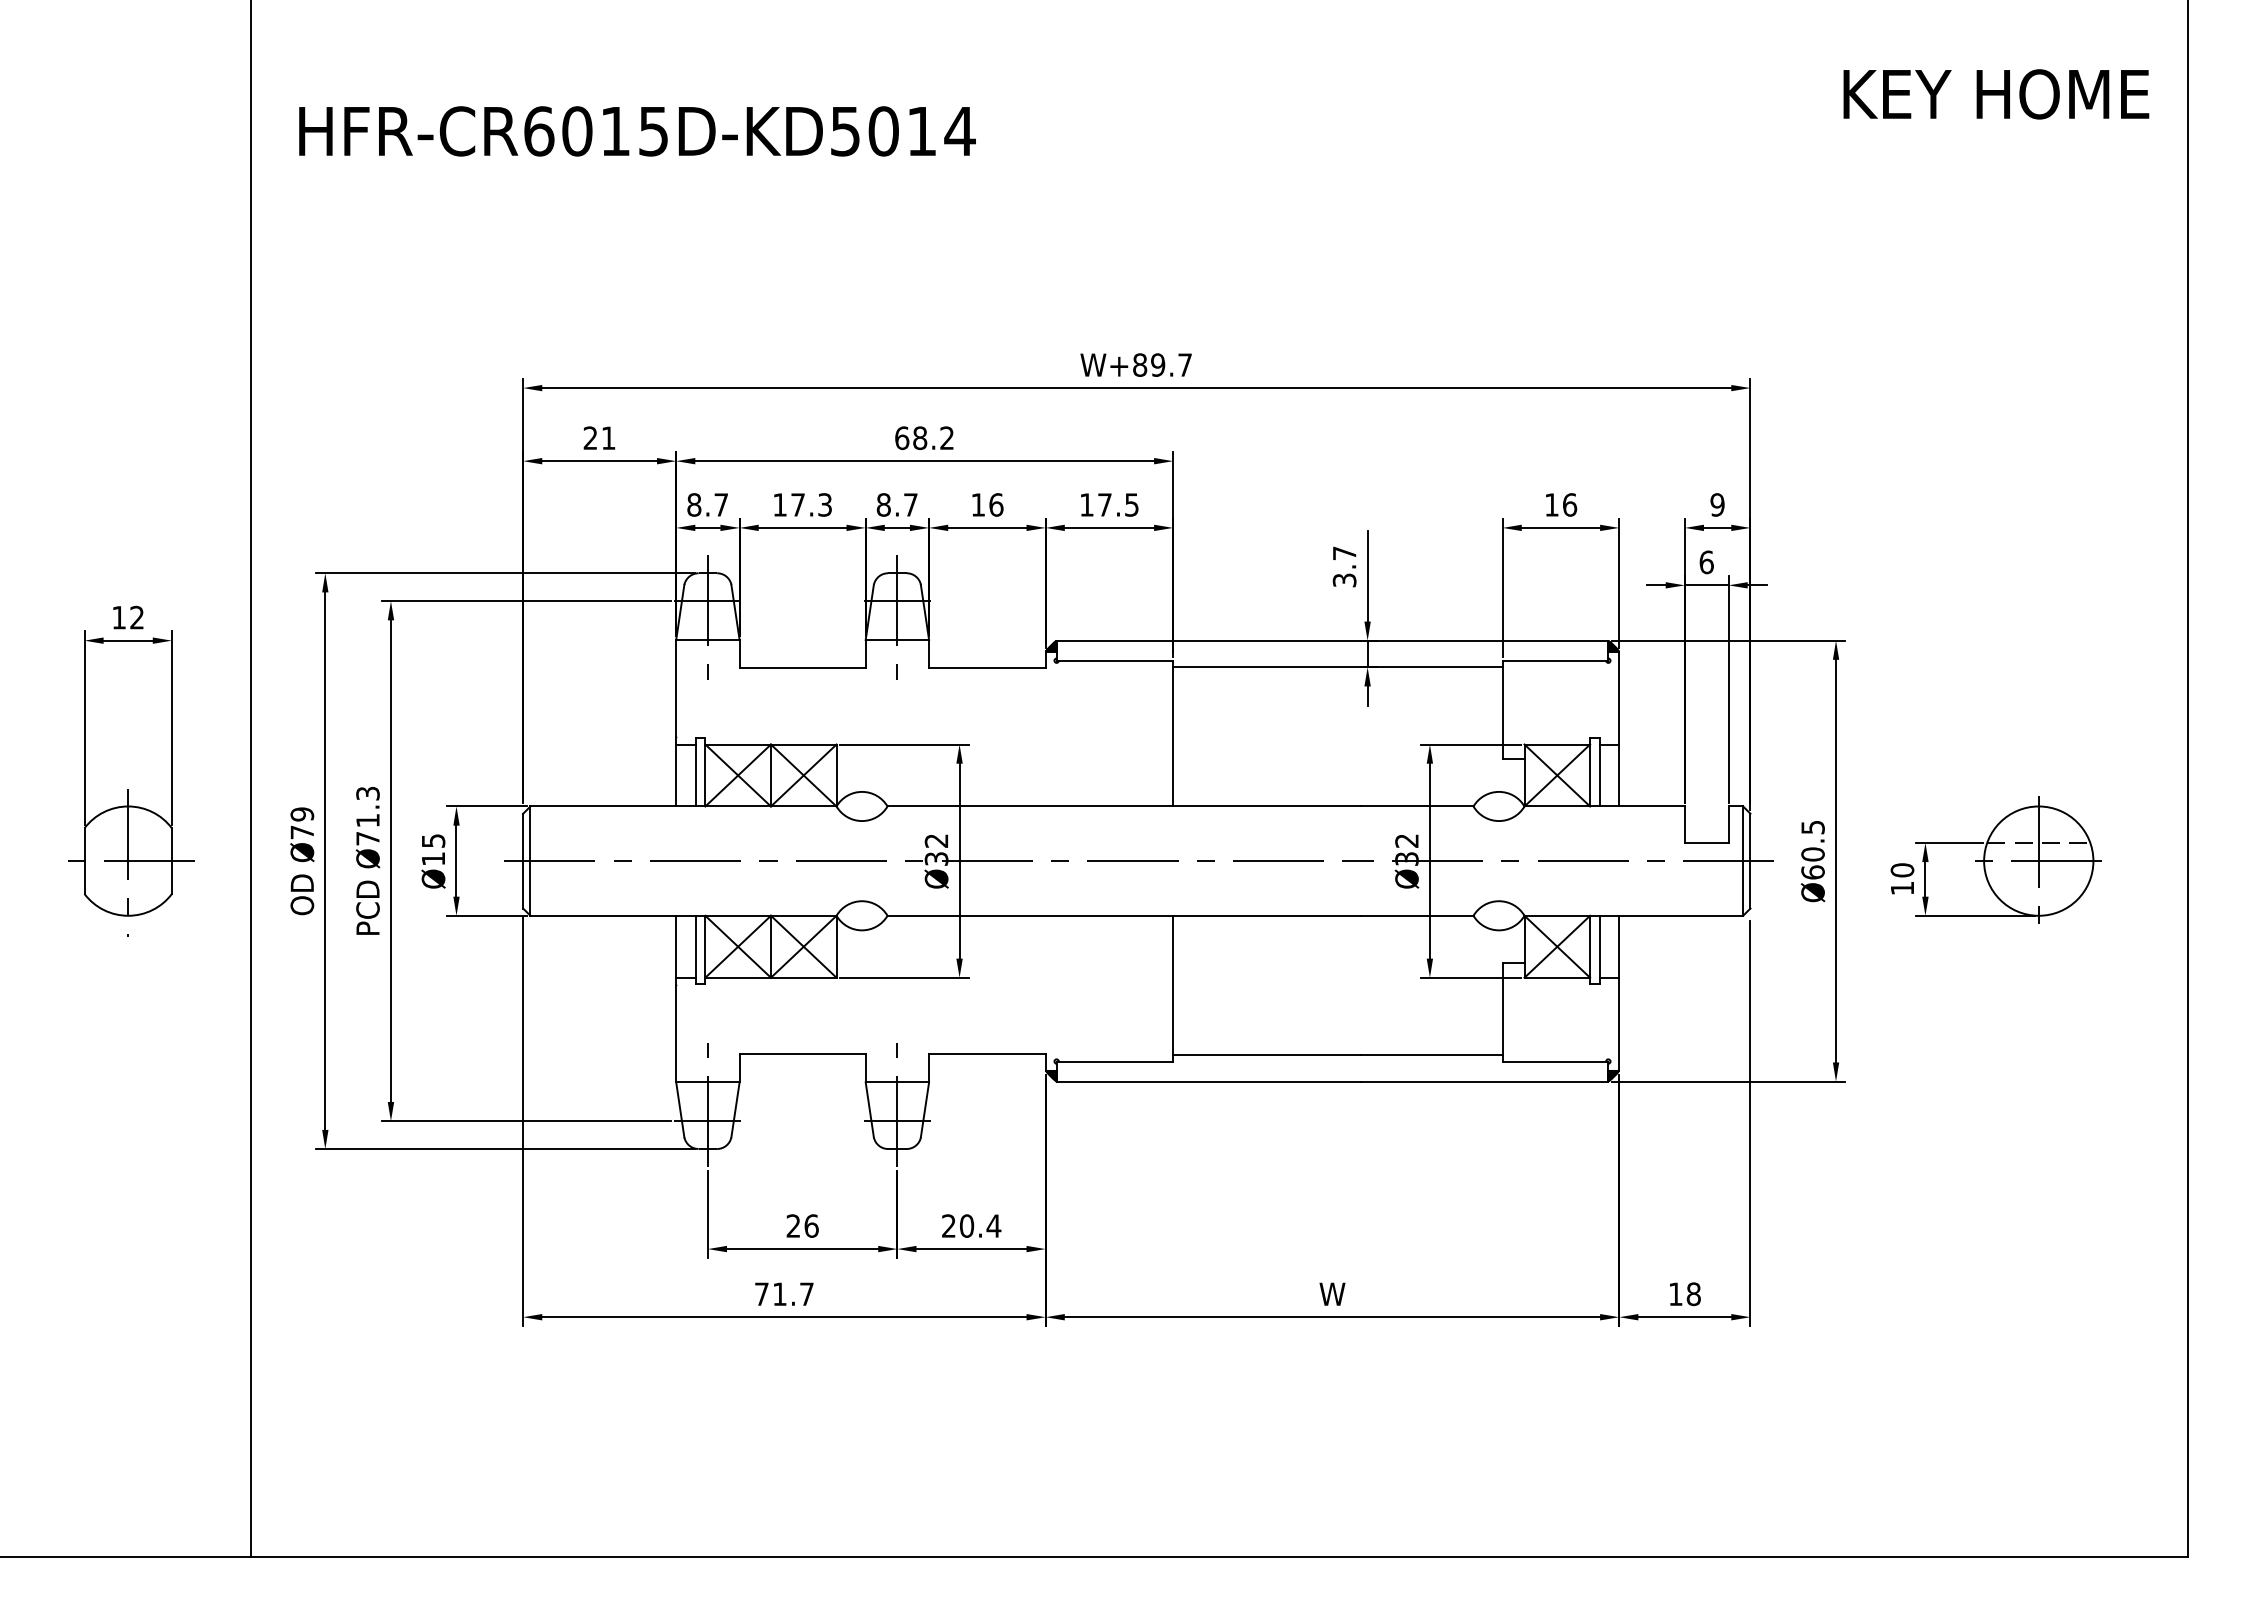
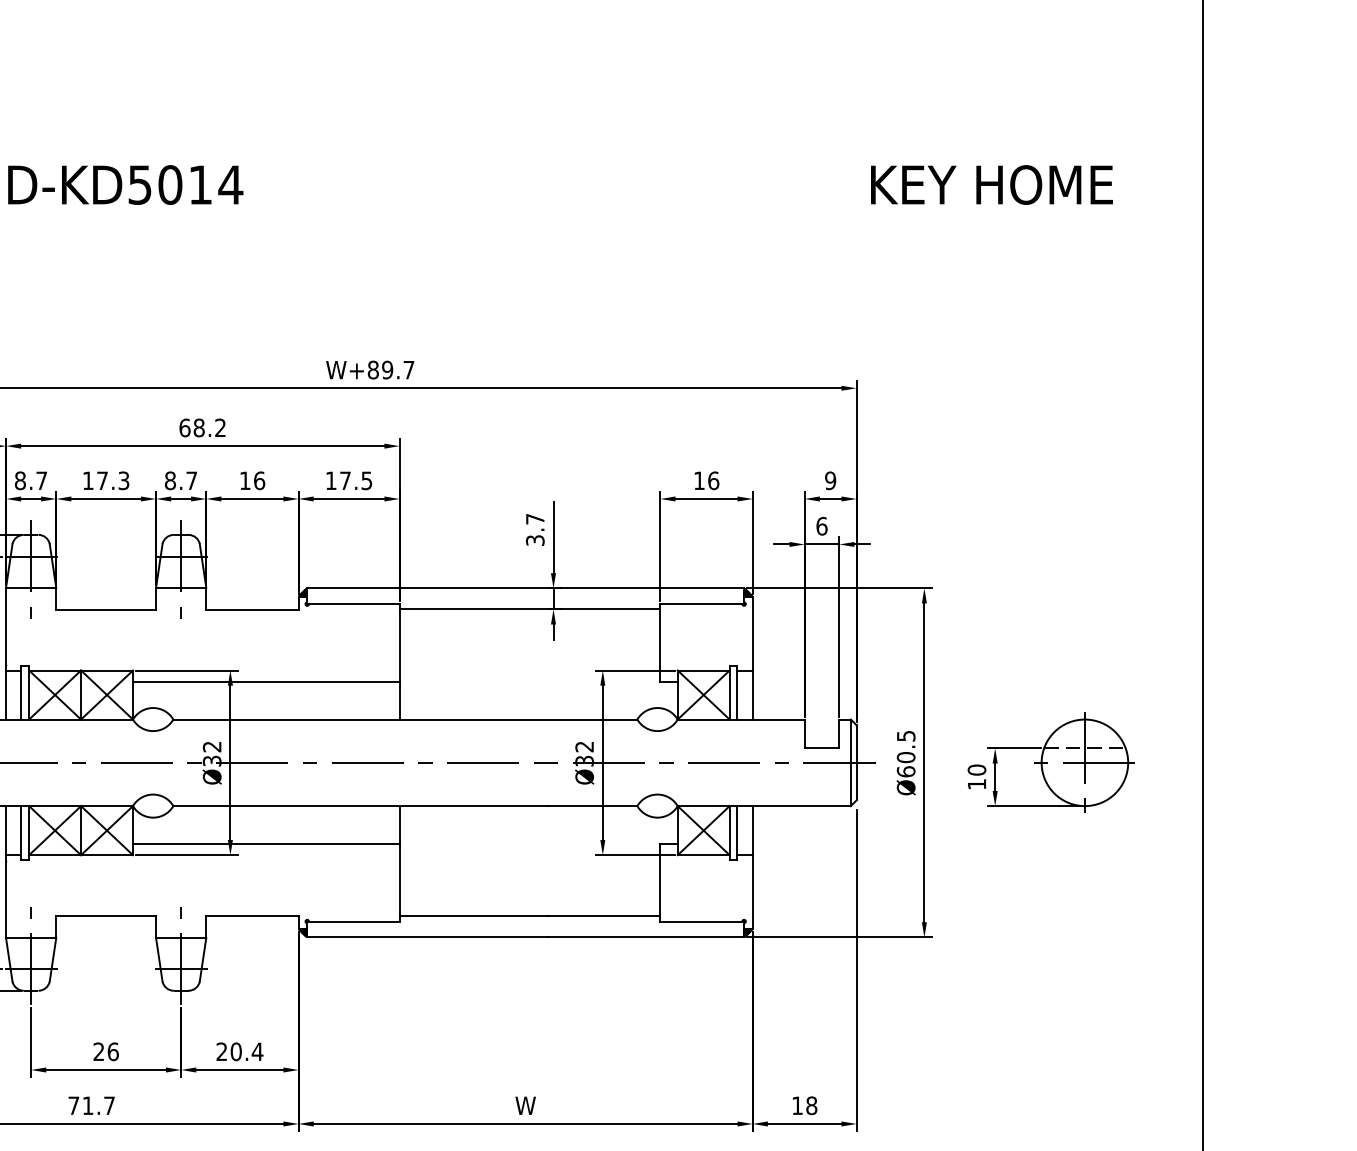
text: (1996, 94) -> (992, 185), moved
line: (1004, 759) -> (265, 682), added
line: (1004, 963) -> (265, 843), added

